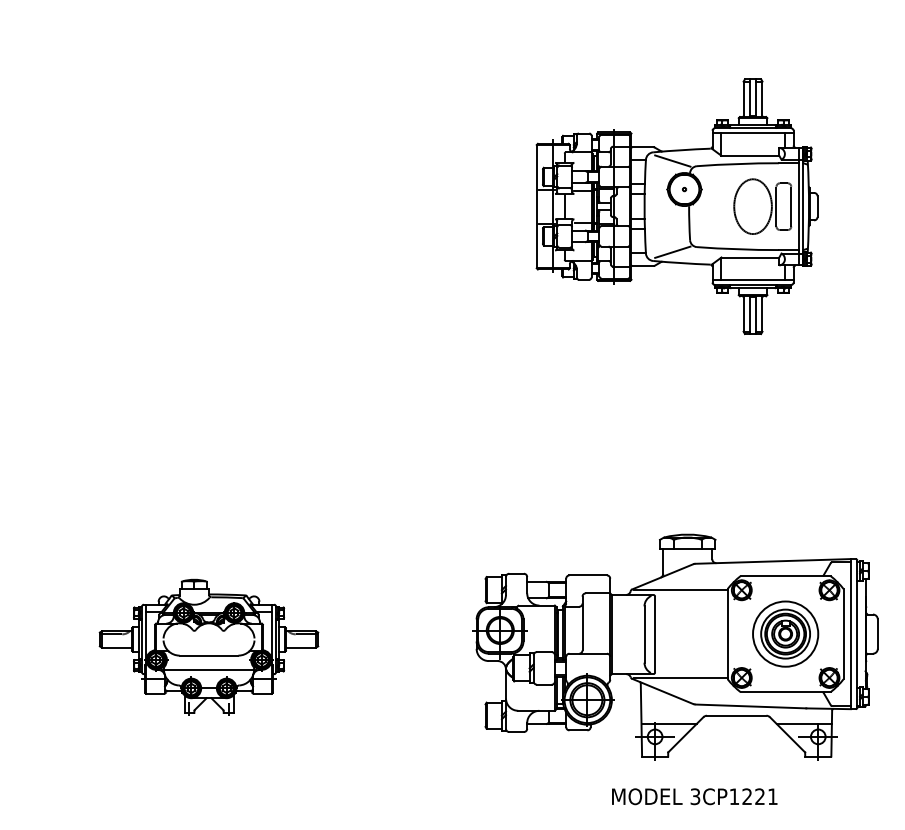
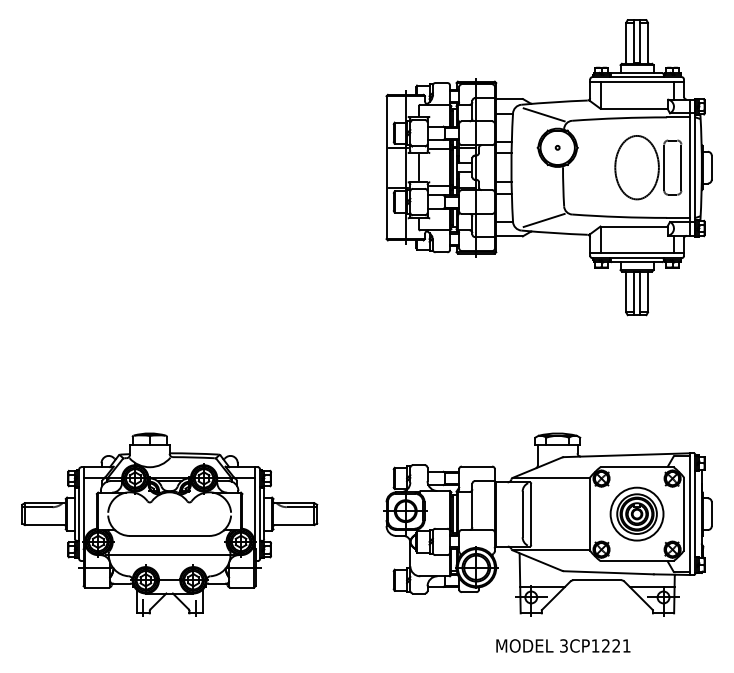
part: (676, 206) -> (548, 167), size x1.43
part: (208, 647) -> (169, 524), size x1.67

